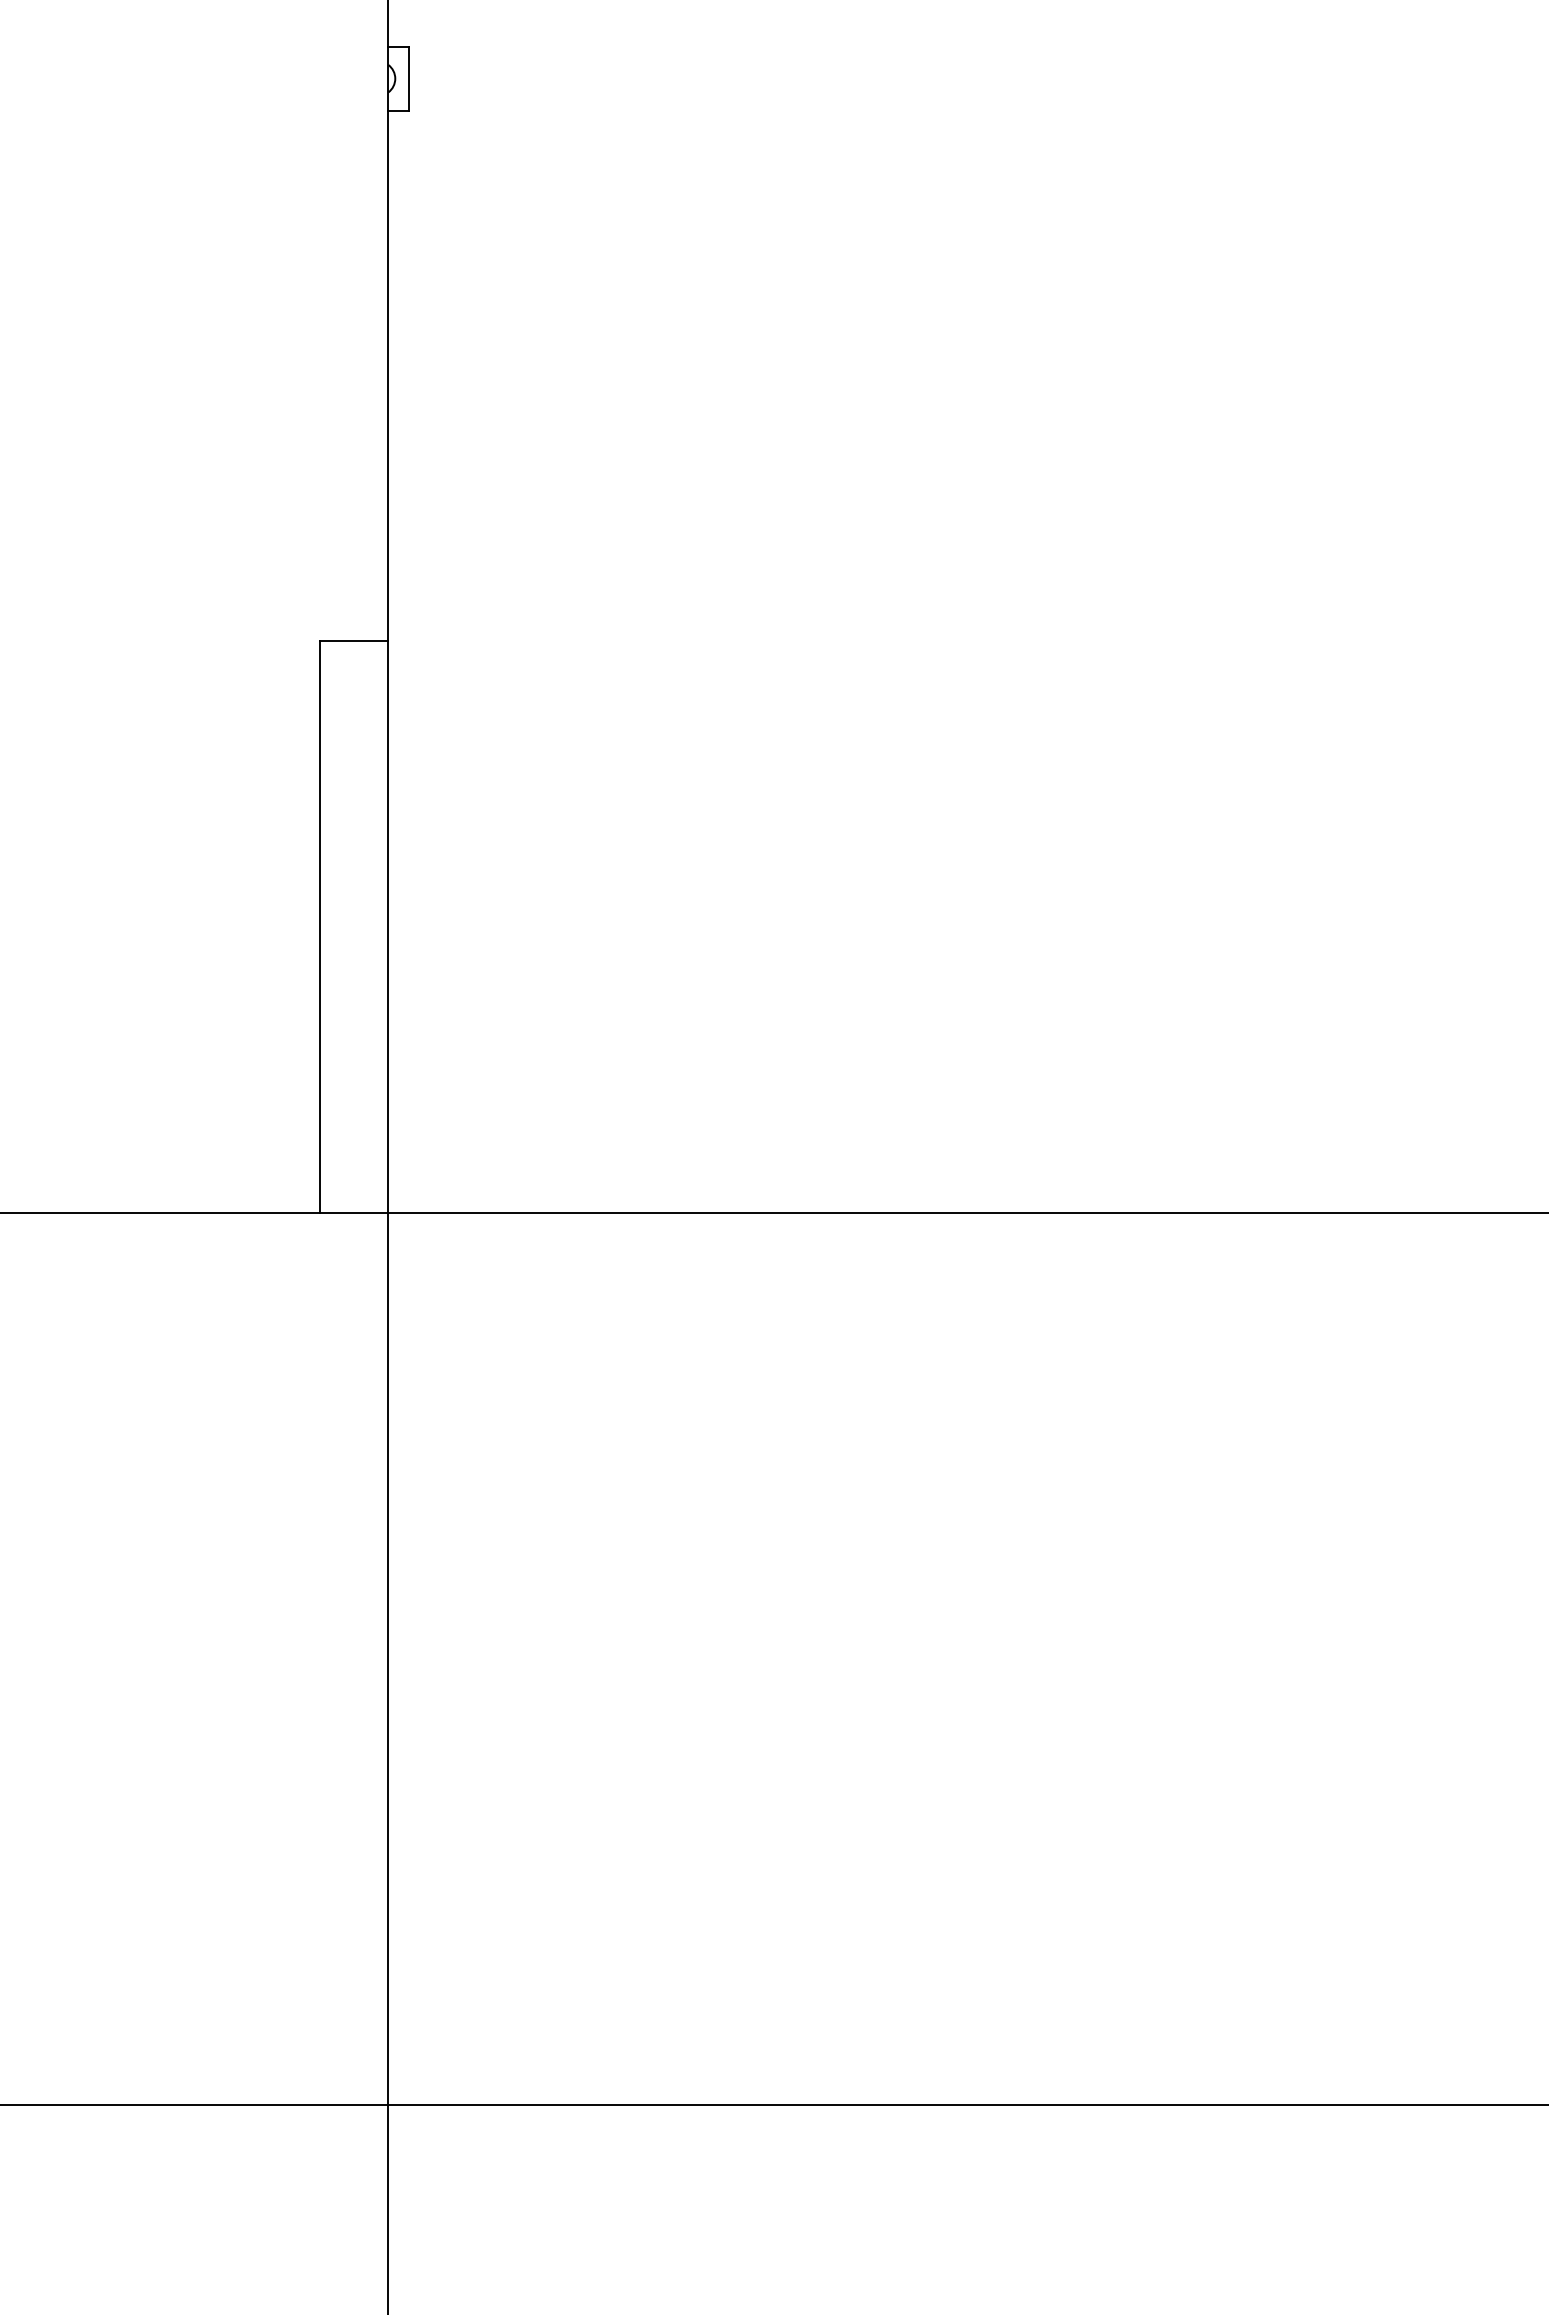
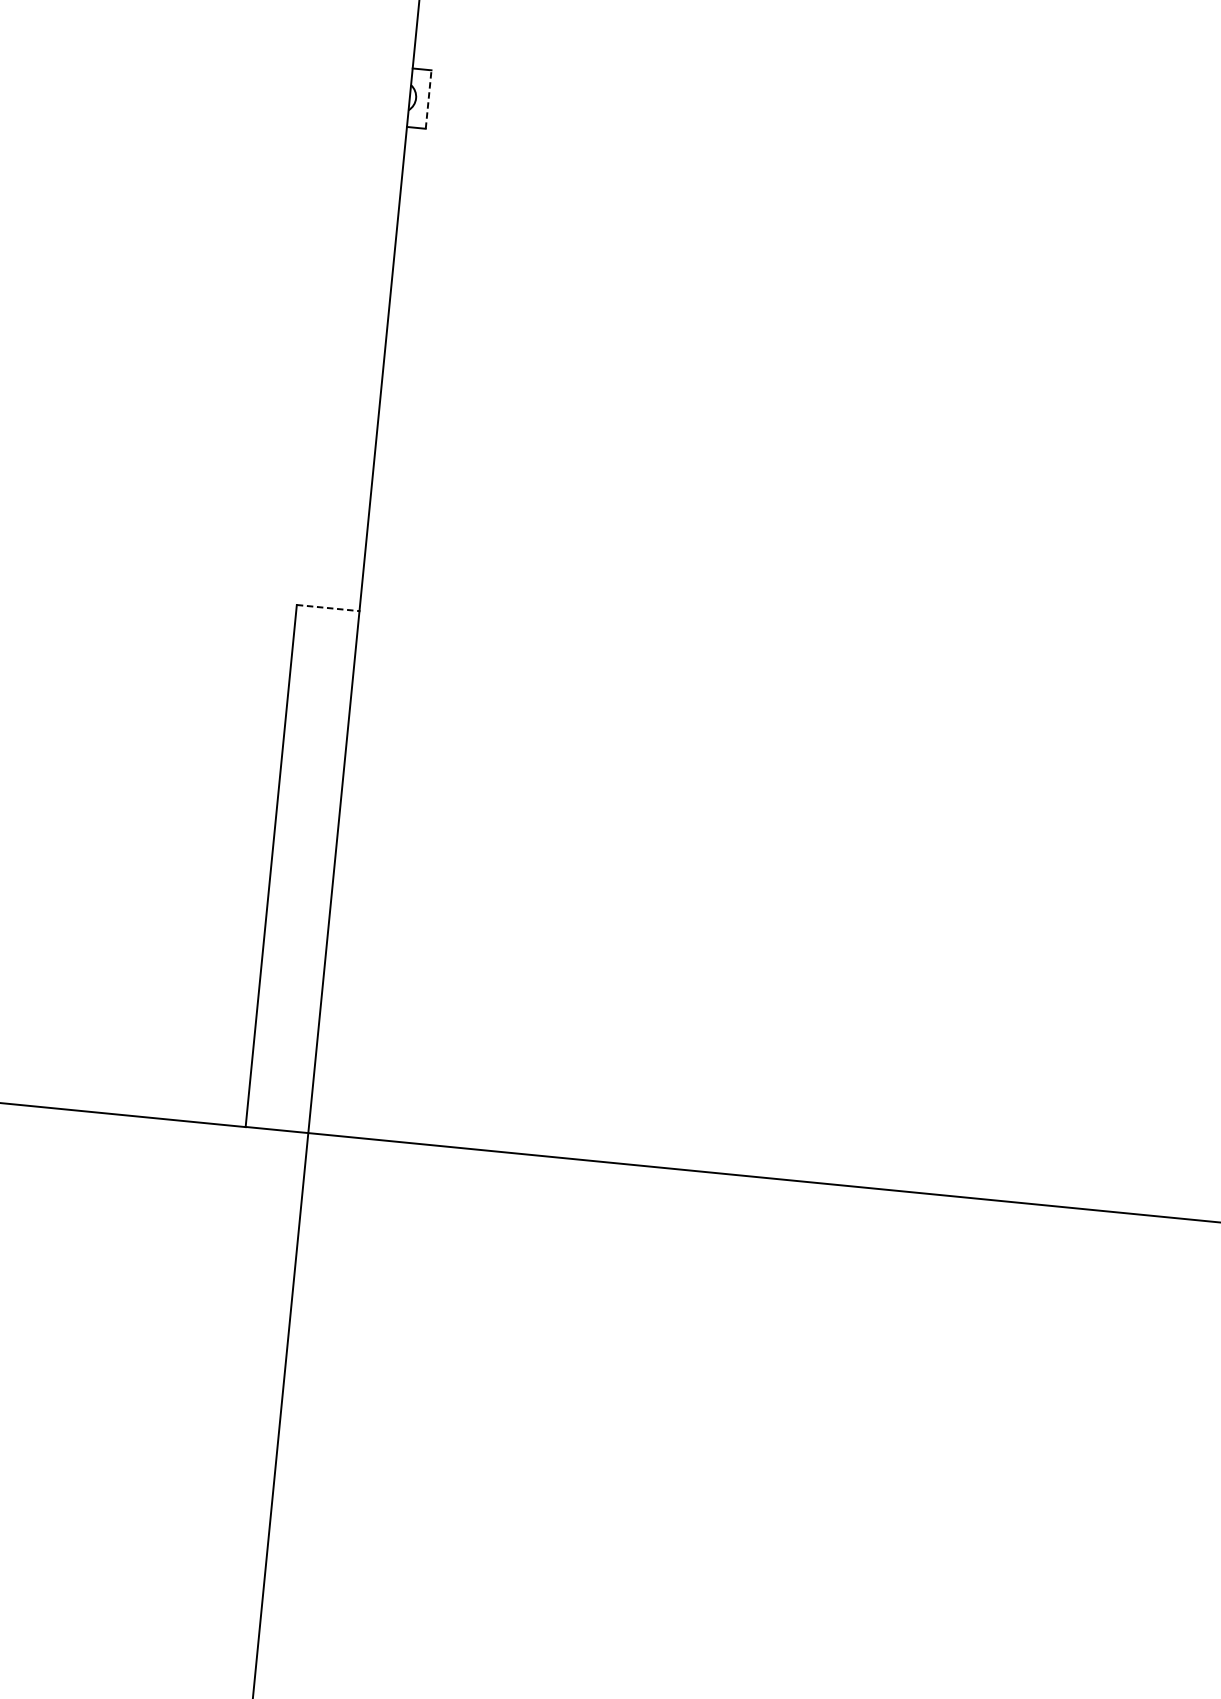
line: (409, 78) -> (429, 99), solid -> dashed
line: (354, 640) -> (328, 607), solid -> dashed

